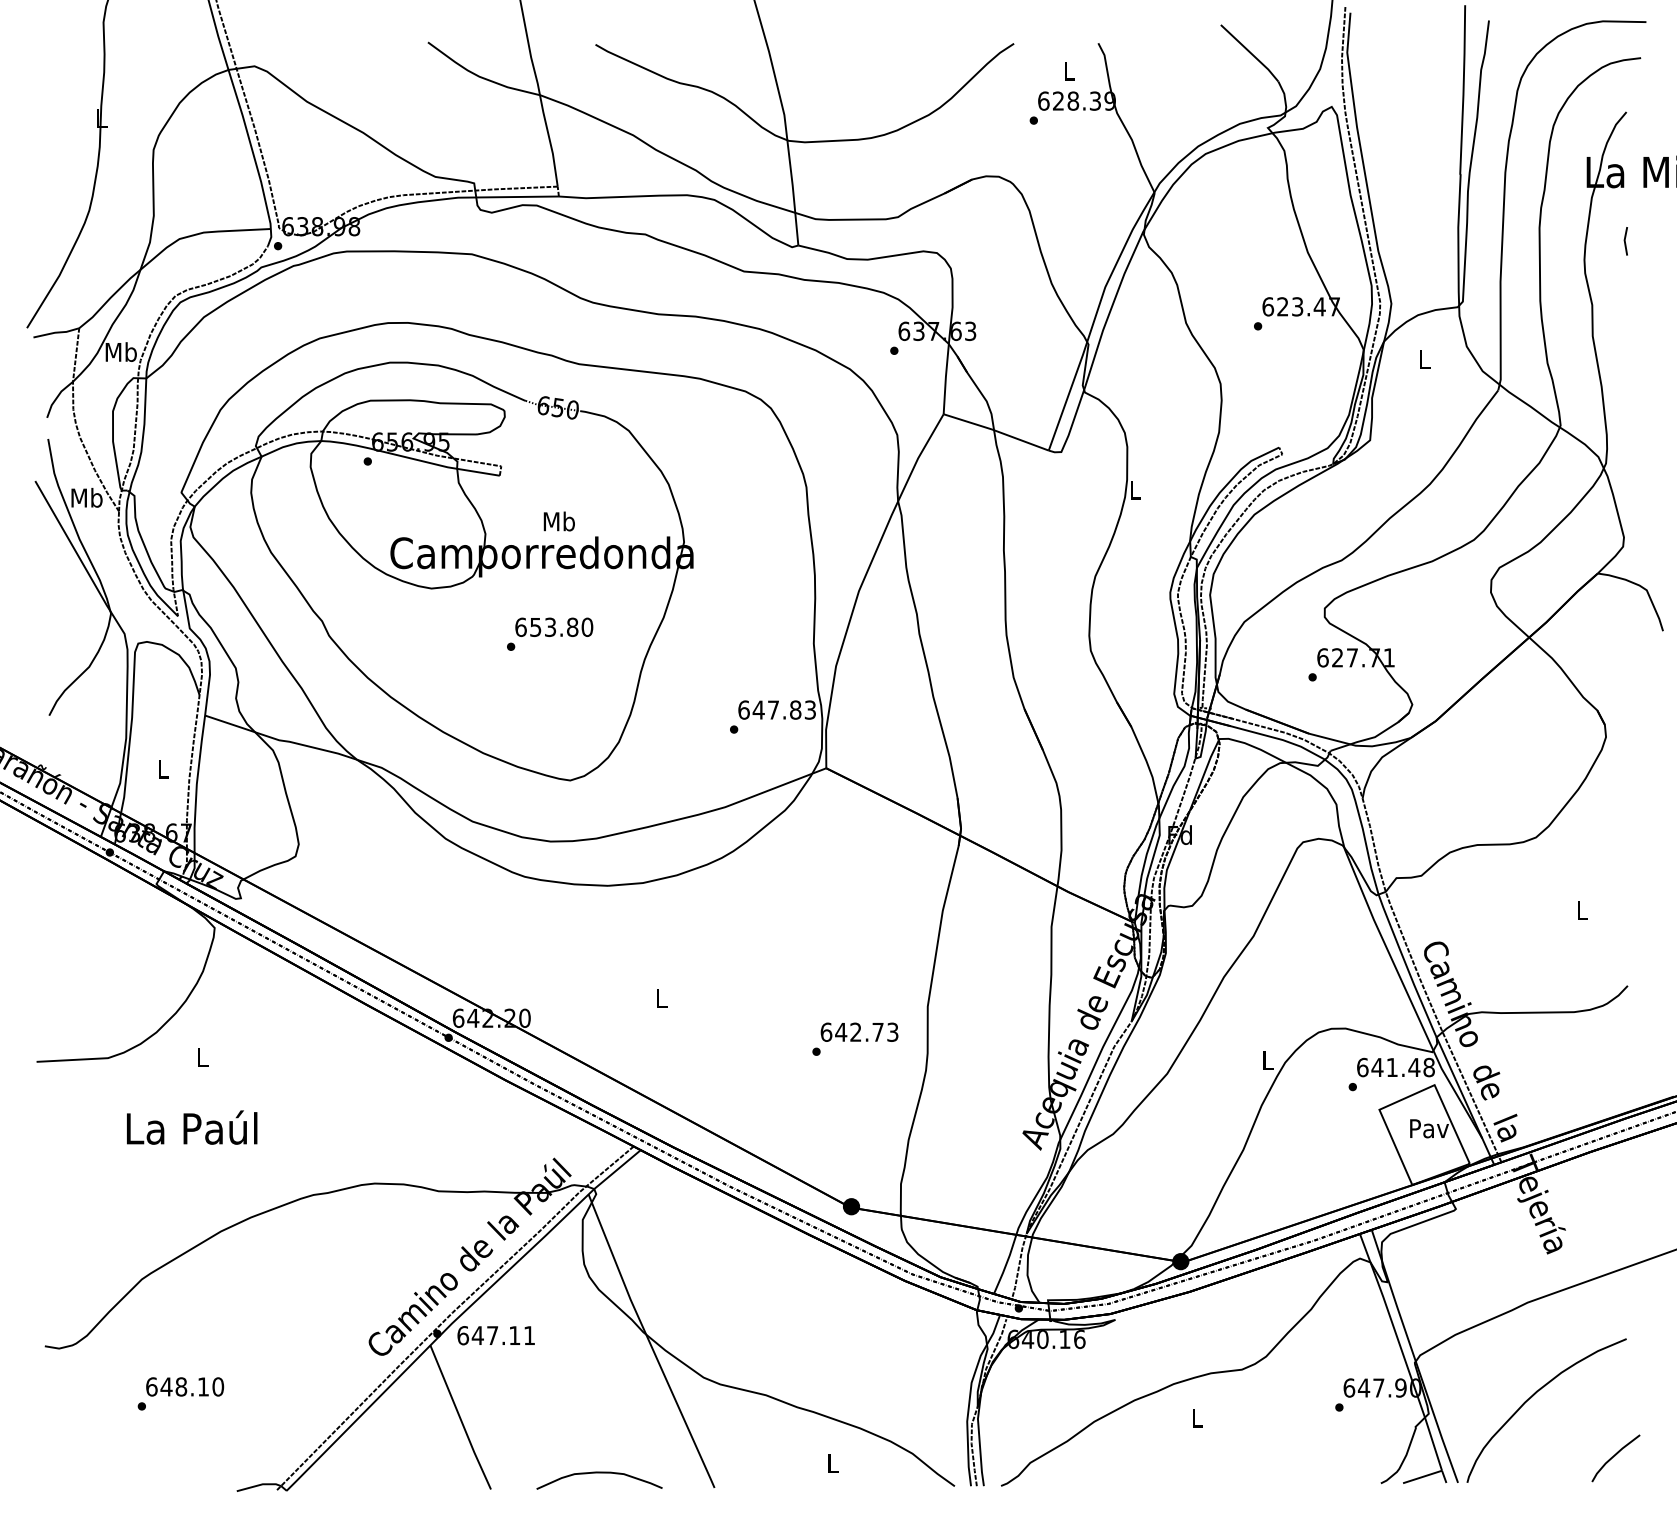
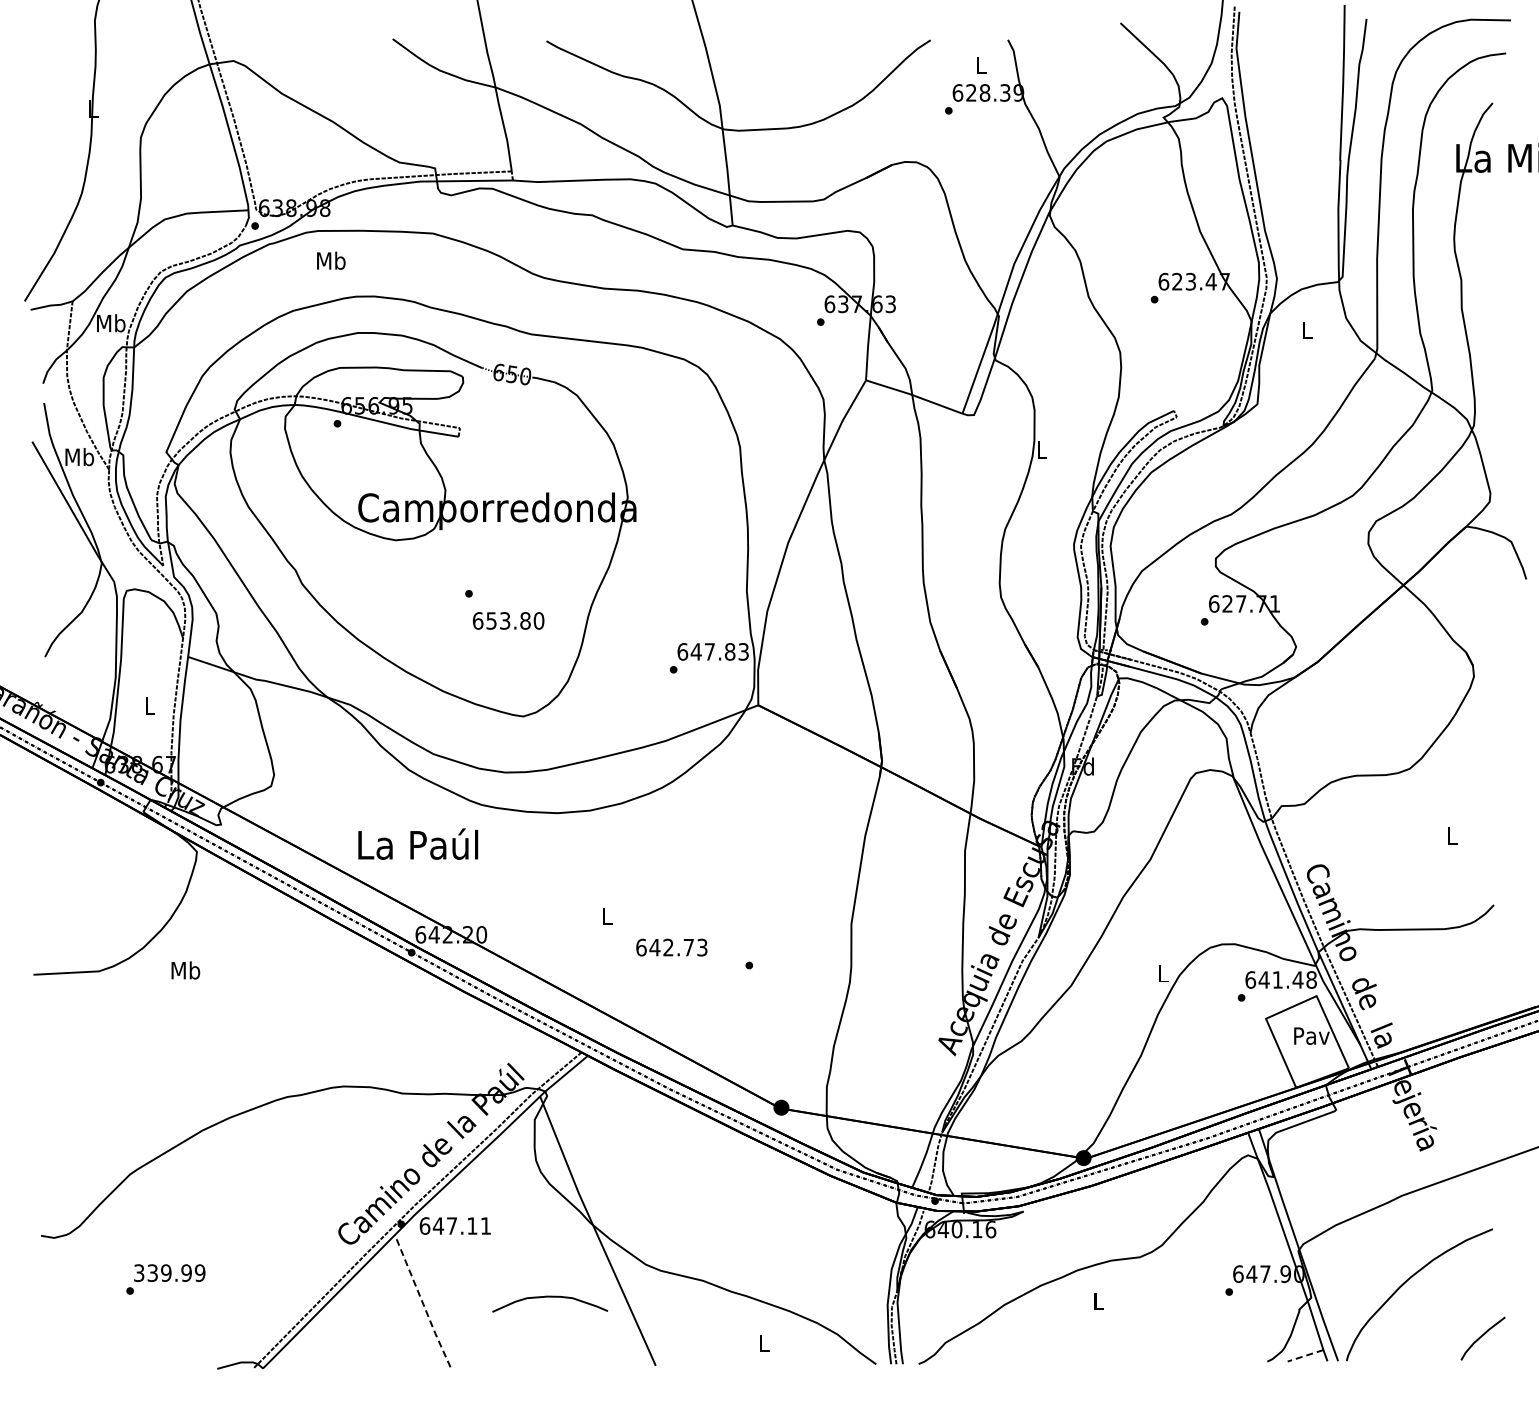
line: (1626, 241) -> (1492, 221), removed
text: (559, 521) -> (331, 260), moved
text: (554, 626) -> (508, 620), moved
text: (859, 1032) -> (671, 947), moved
text: (202, 1057) -> (185, 970), L -> Mb
text: (192, 1126) -> (418, 843), moved
text: (184, 1387) -> (169, 1273), 648.10 -> 339.99
line: (460, 1418) -> (422, 1302), solid -> dashed
curve: (599, 1473) -> (550, 1297), moved
line: (1422, 1476) -> (1305, 1355), solid -> dashed

